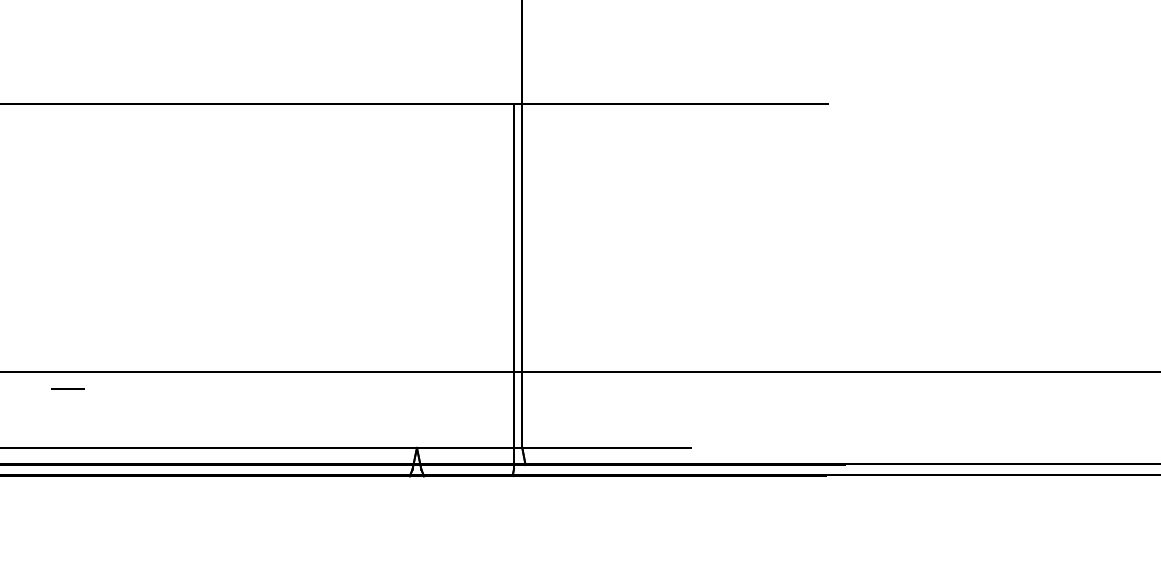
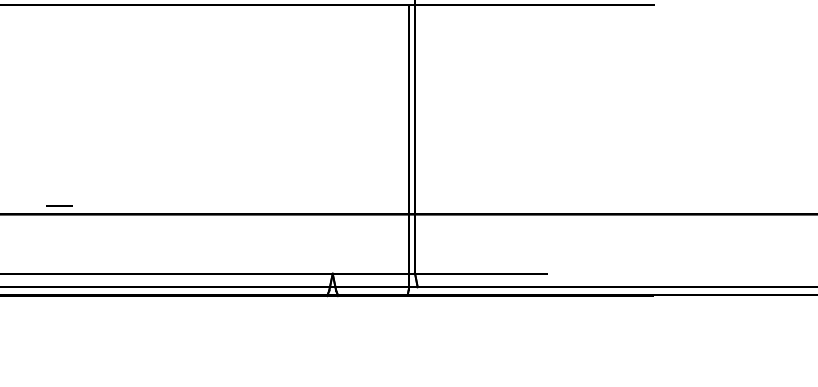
line: (67, 388) -> (59, 205), moved

